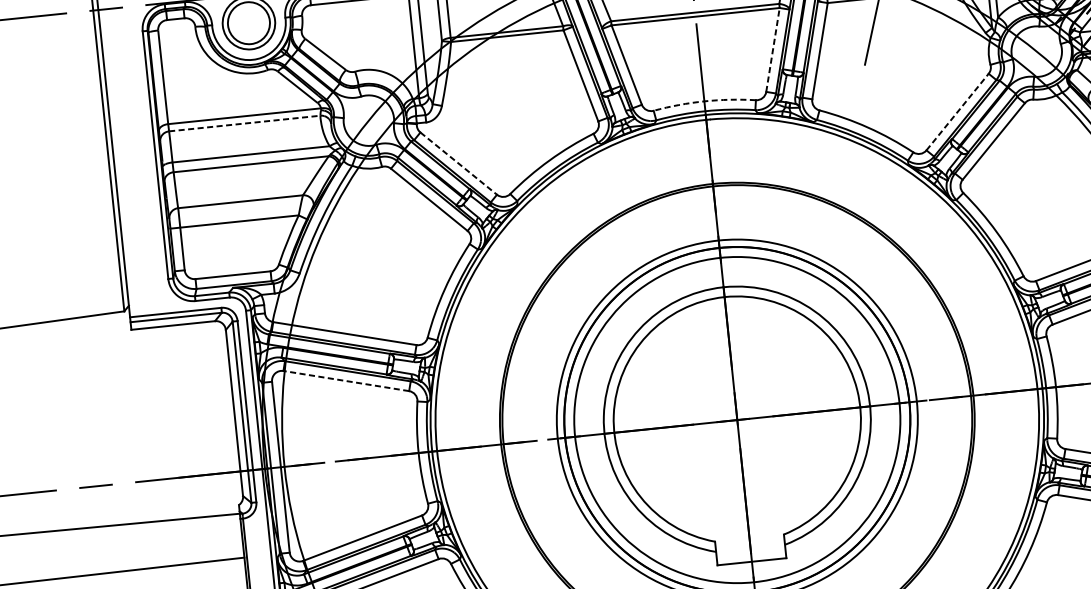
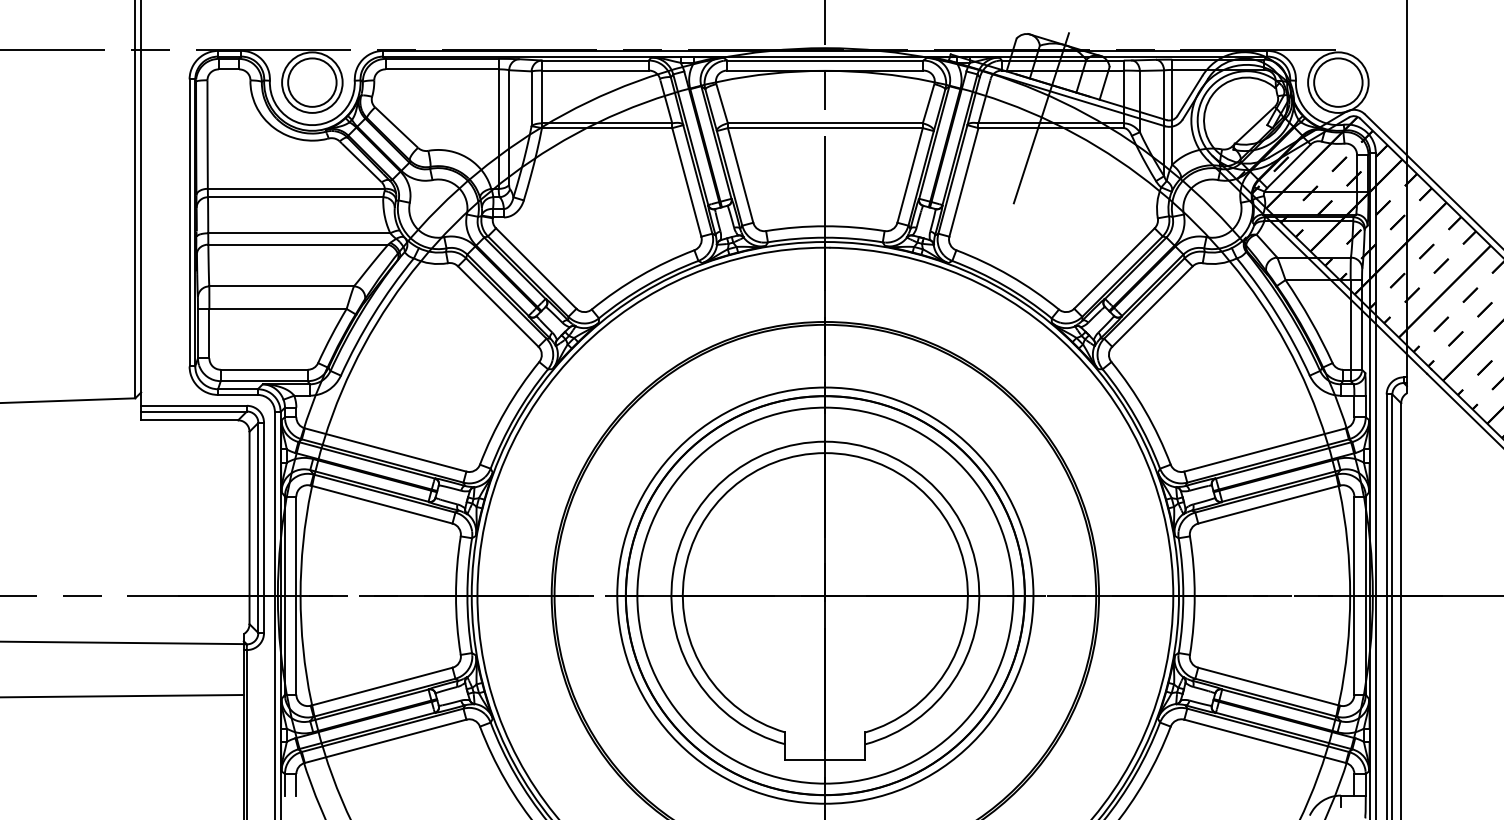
line: (773, 49) -> (910, 175), dashed -> solid
arc: (704, 101) -> (825, 226), dashed -> solid
line: (957, 112) -> (1114, 268), dashed -> solid
line: (244, 123) -> (295, 197), dashed -> solid
line: (458, 163) -> (536, 268), dashed -> solid
line: (346, 381) -> (381, 504), dashed -> solid

